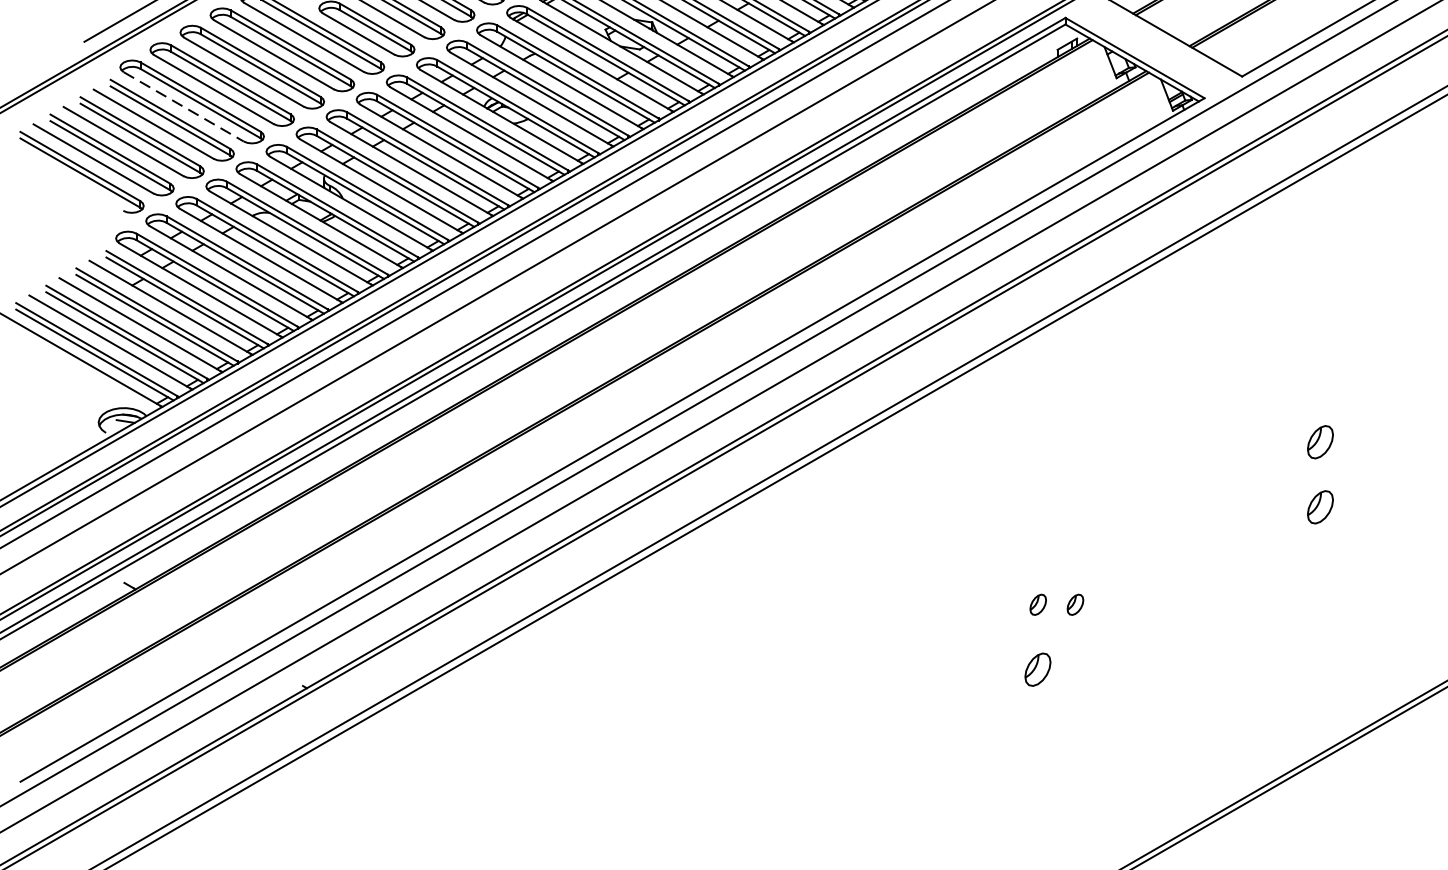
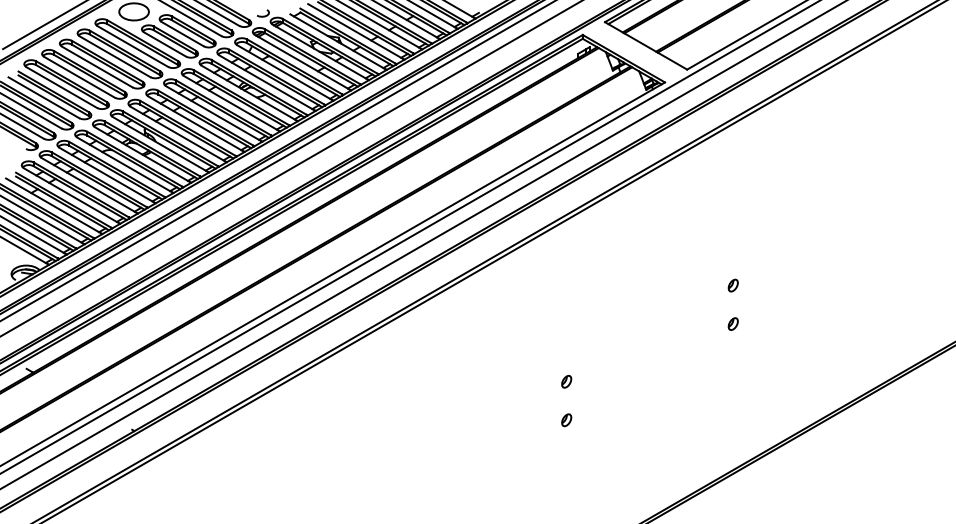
line: (183, 106) -> (61, 87), dashed -> solid
part: (1318, 441) -> (732, 285), size x0.62
part: (1318, 506) -> (732, 323), size x0.62
part: (1075, 604) -> (588, 381), removed
part: (1037, 670) -> (566, 420), size x0.62

